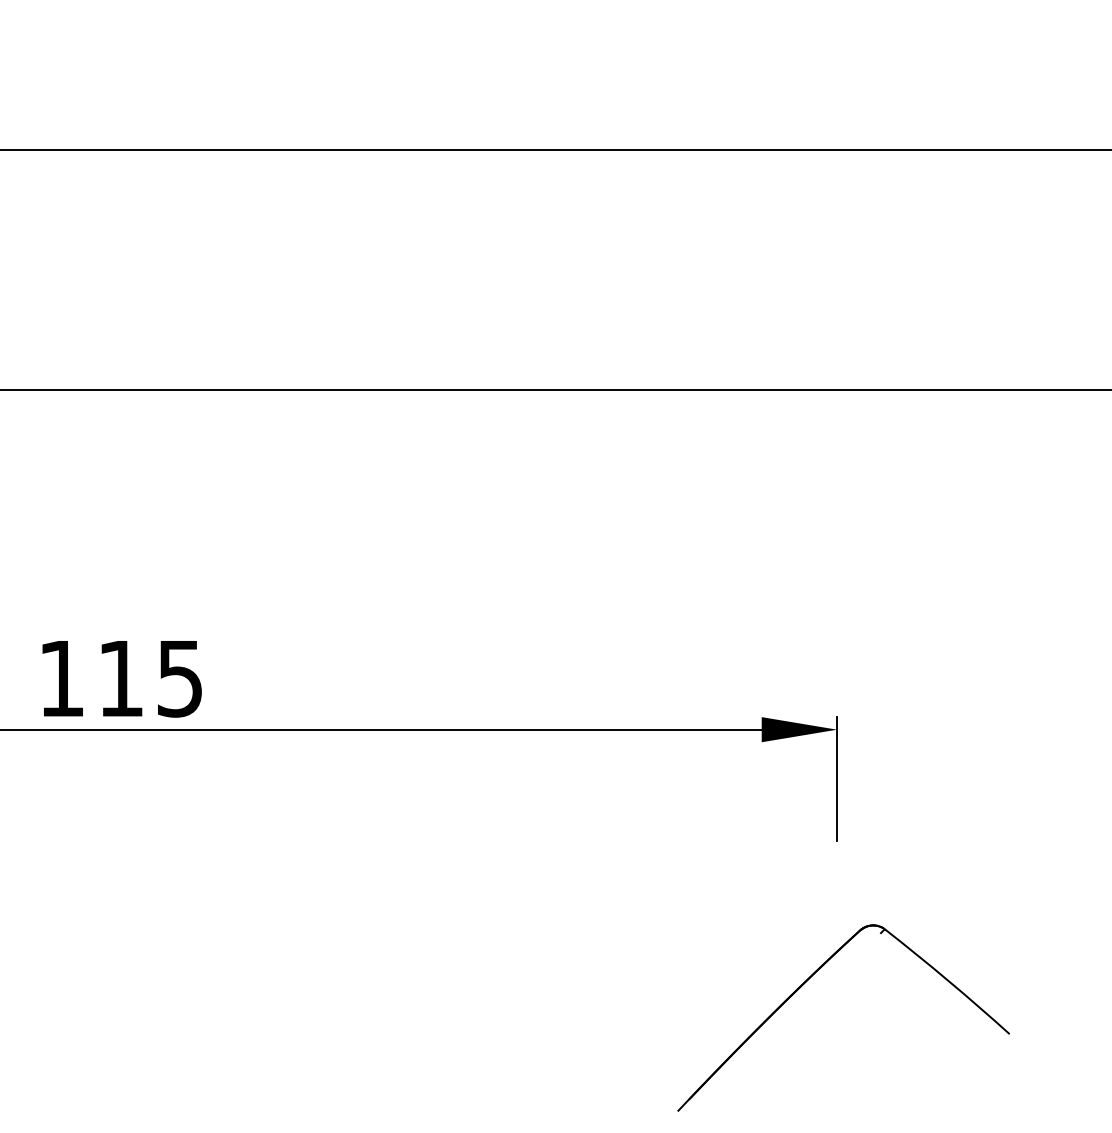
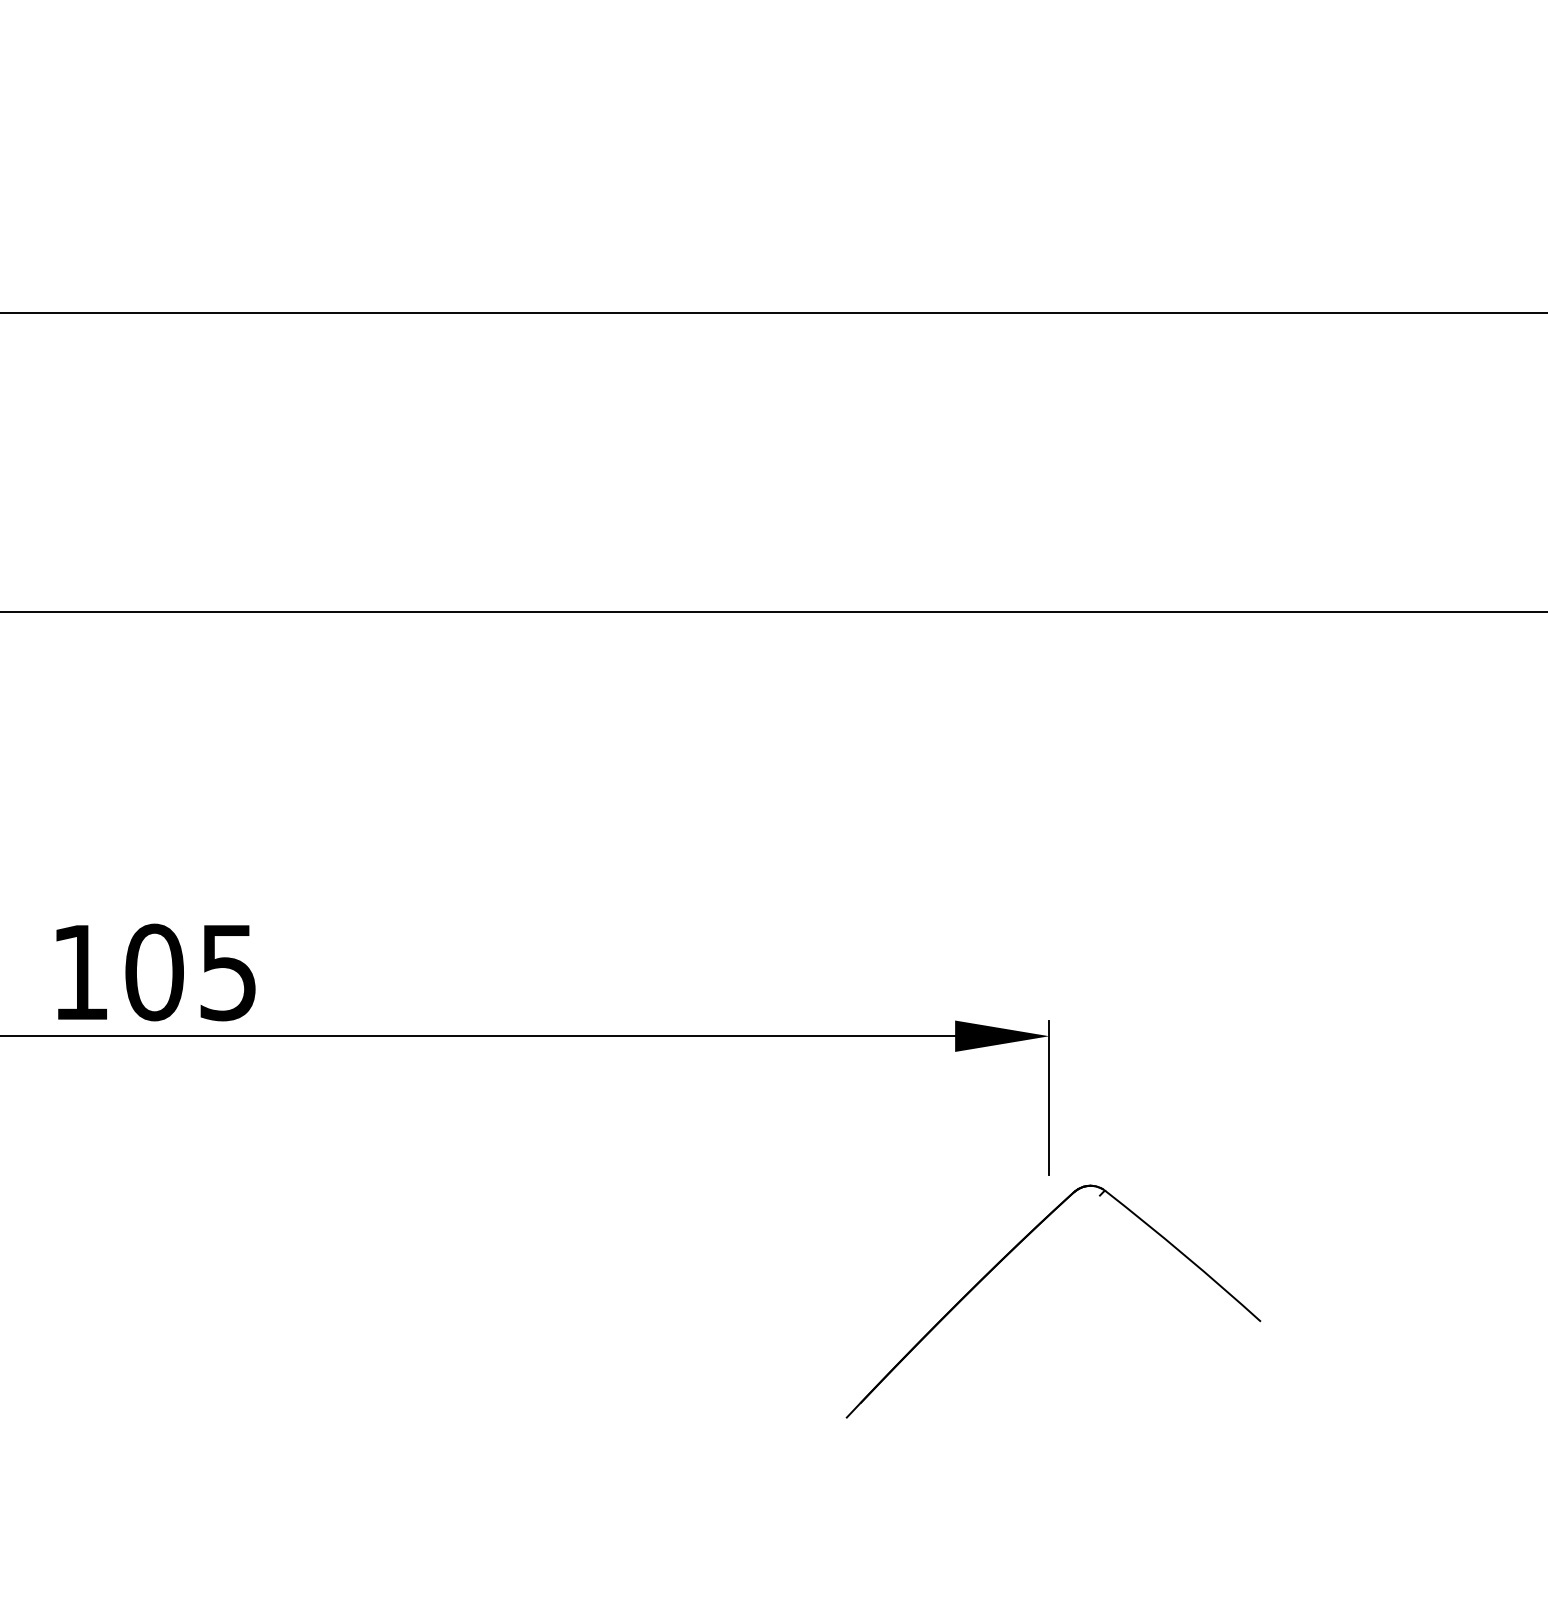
text: (120, 678) -> (154, 972), 115 -> 105
part: (807, 981) -> (1008, 1255), moved

